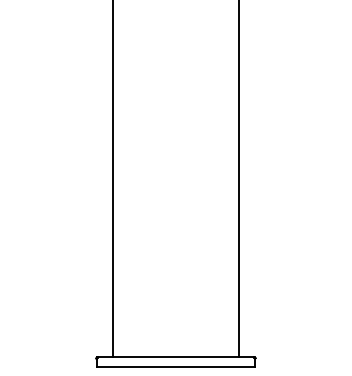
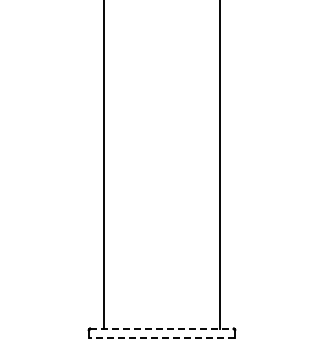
line: (175, 356) -> (161, 328), solid -> dashed
line: (175, 366) -> (161, 337), solid -> dashed

